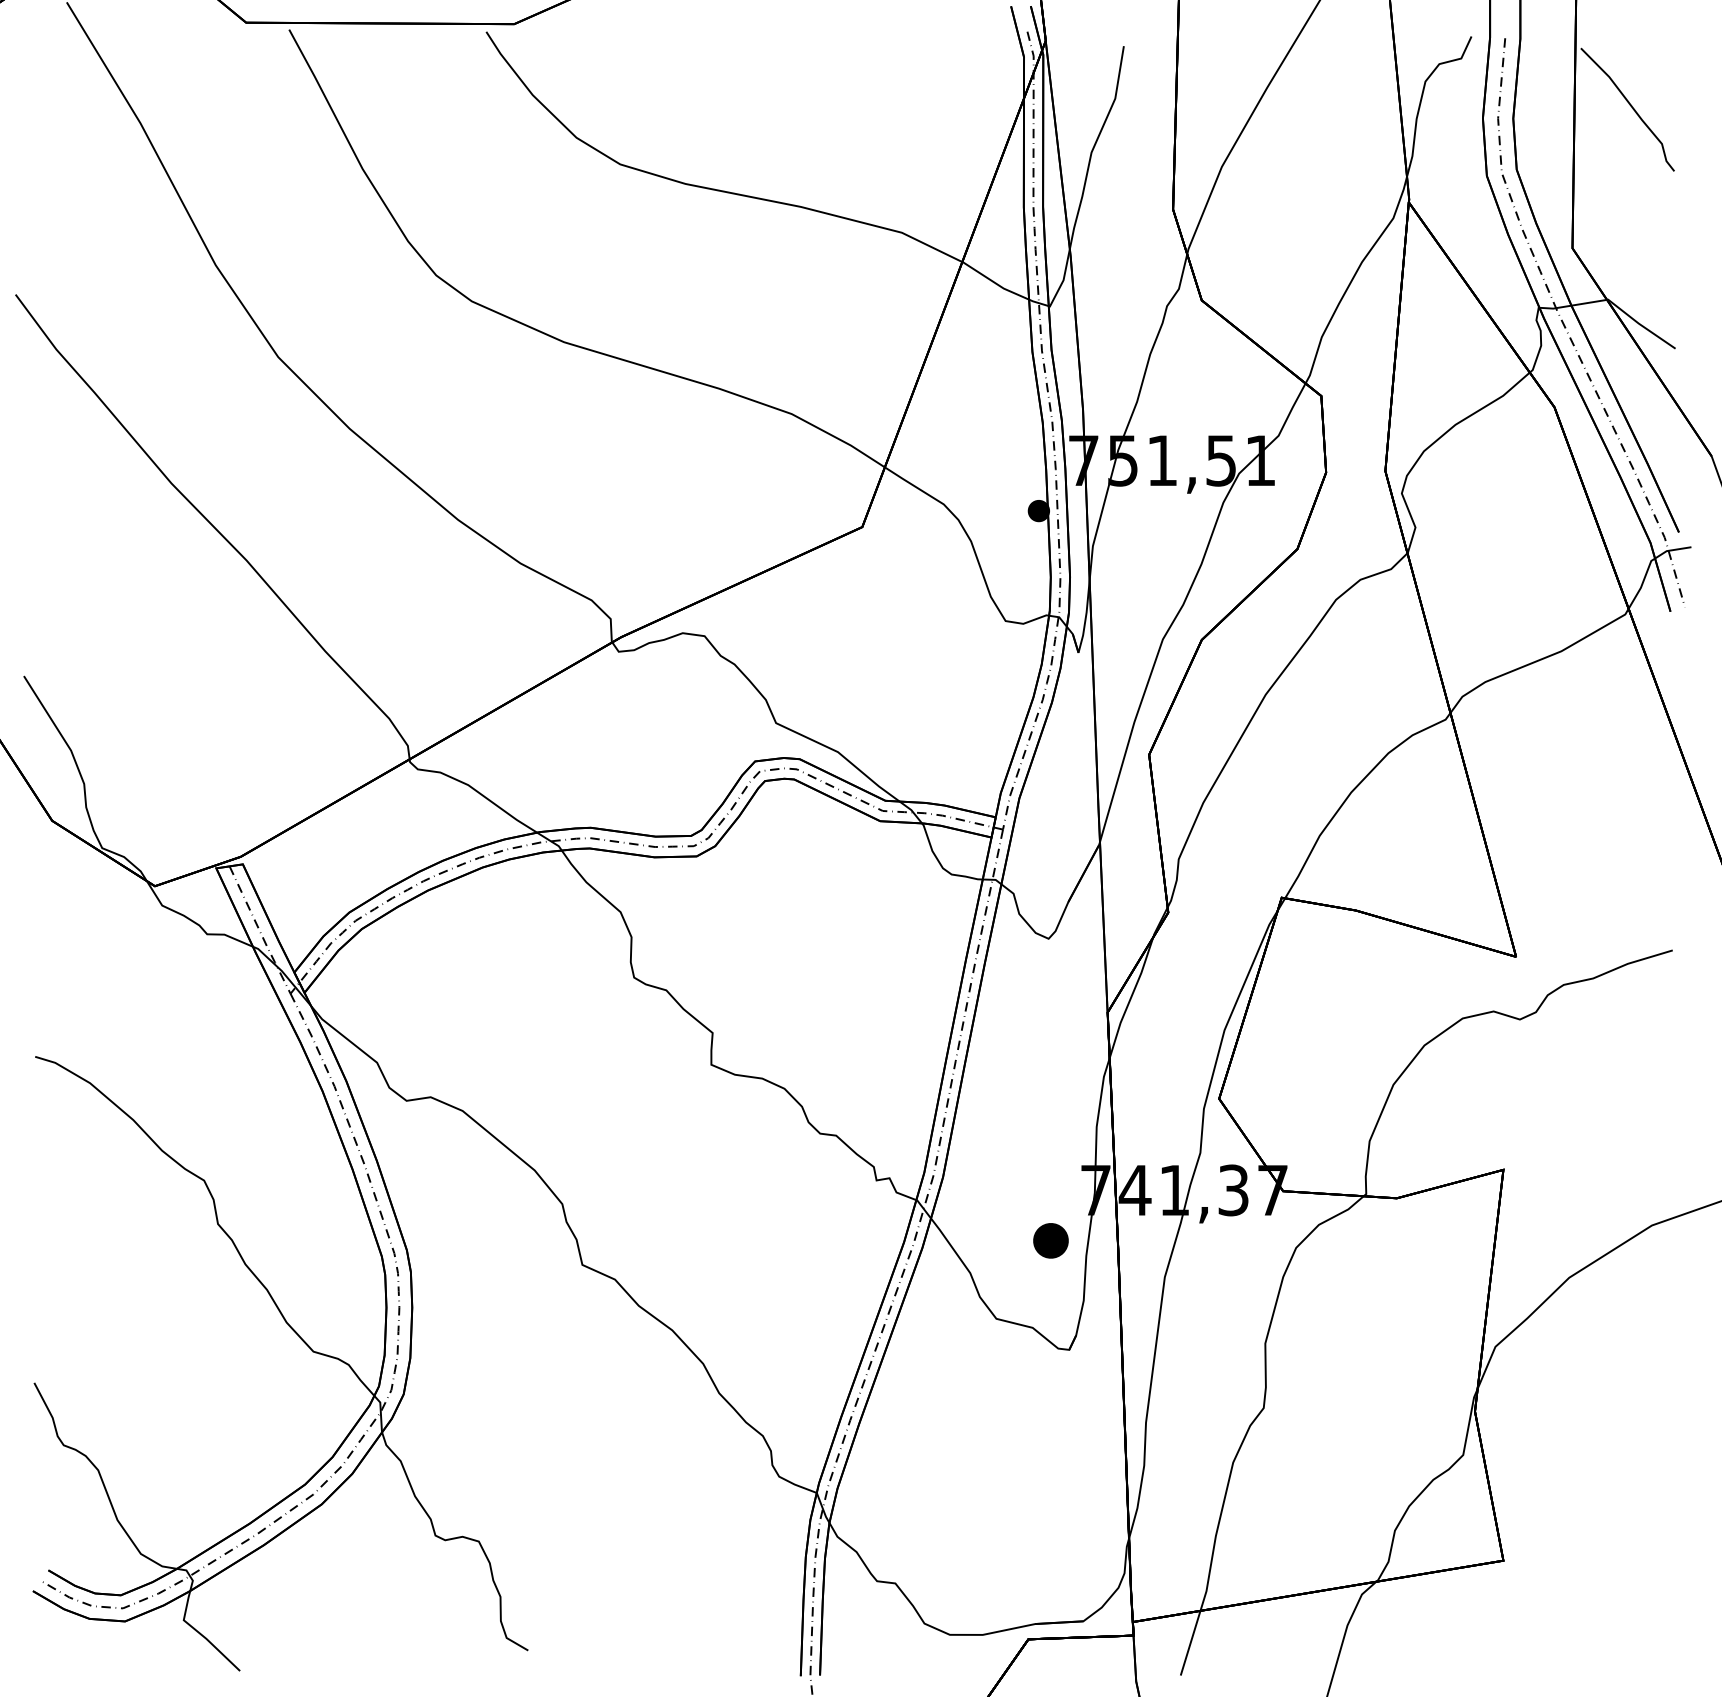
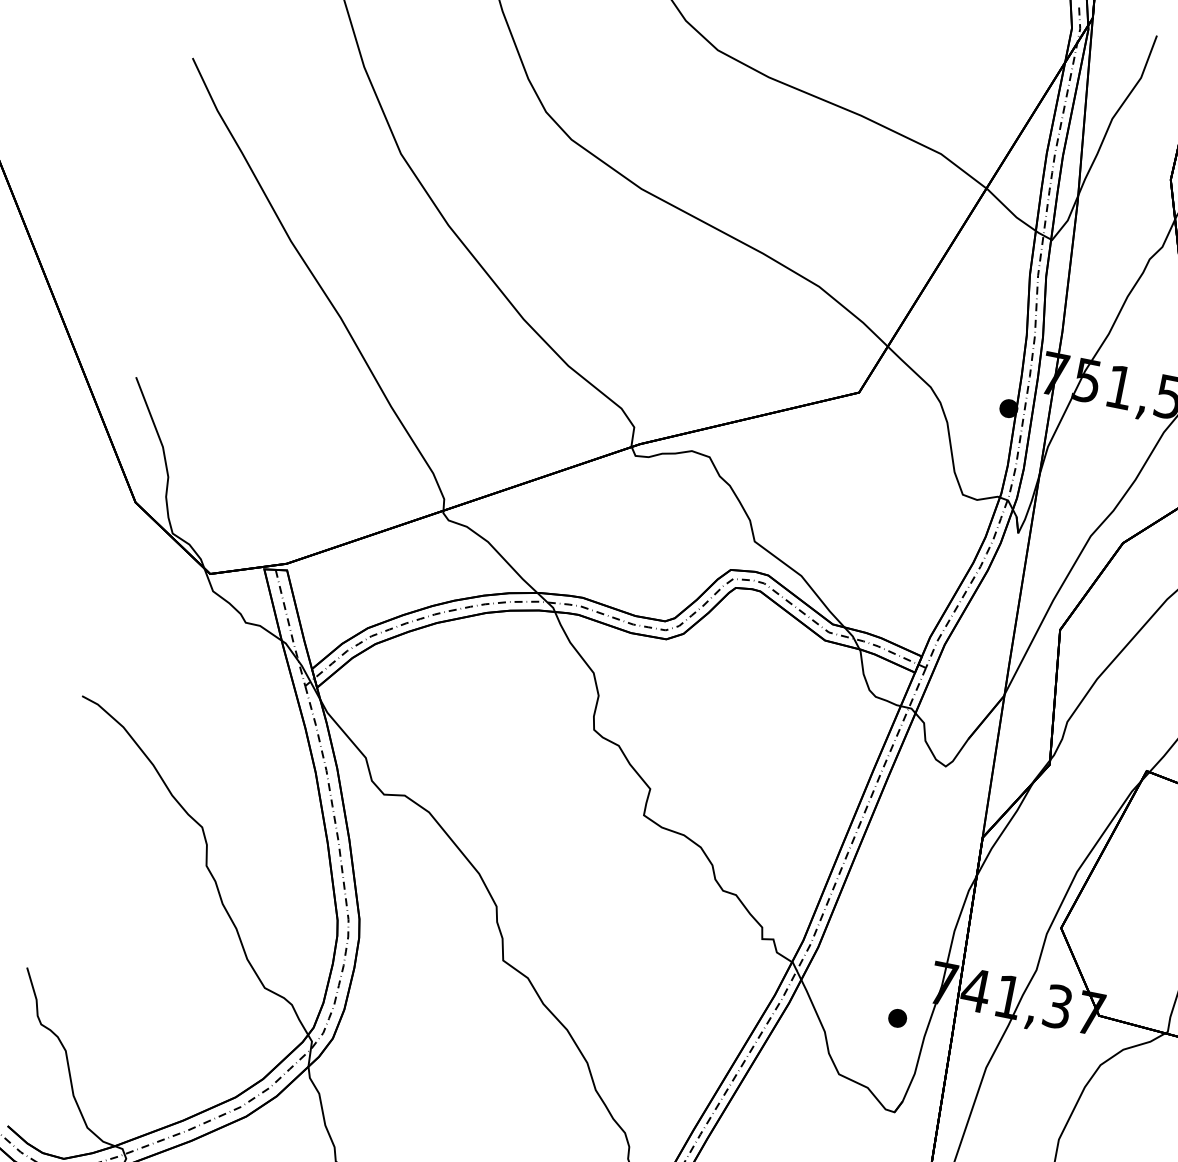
part: (1051, 1240) -> (897, 1018), size x0.62

